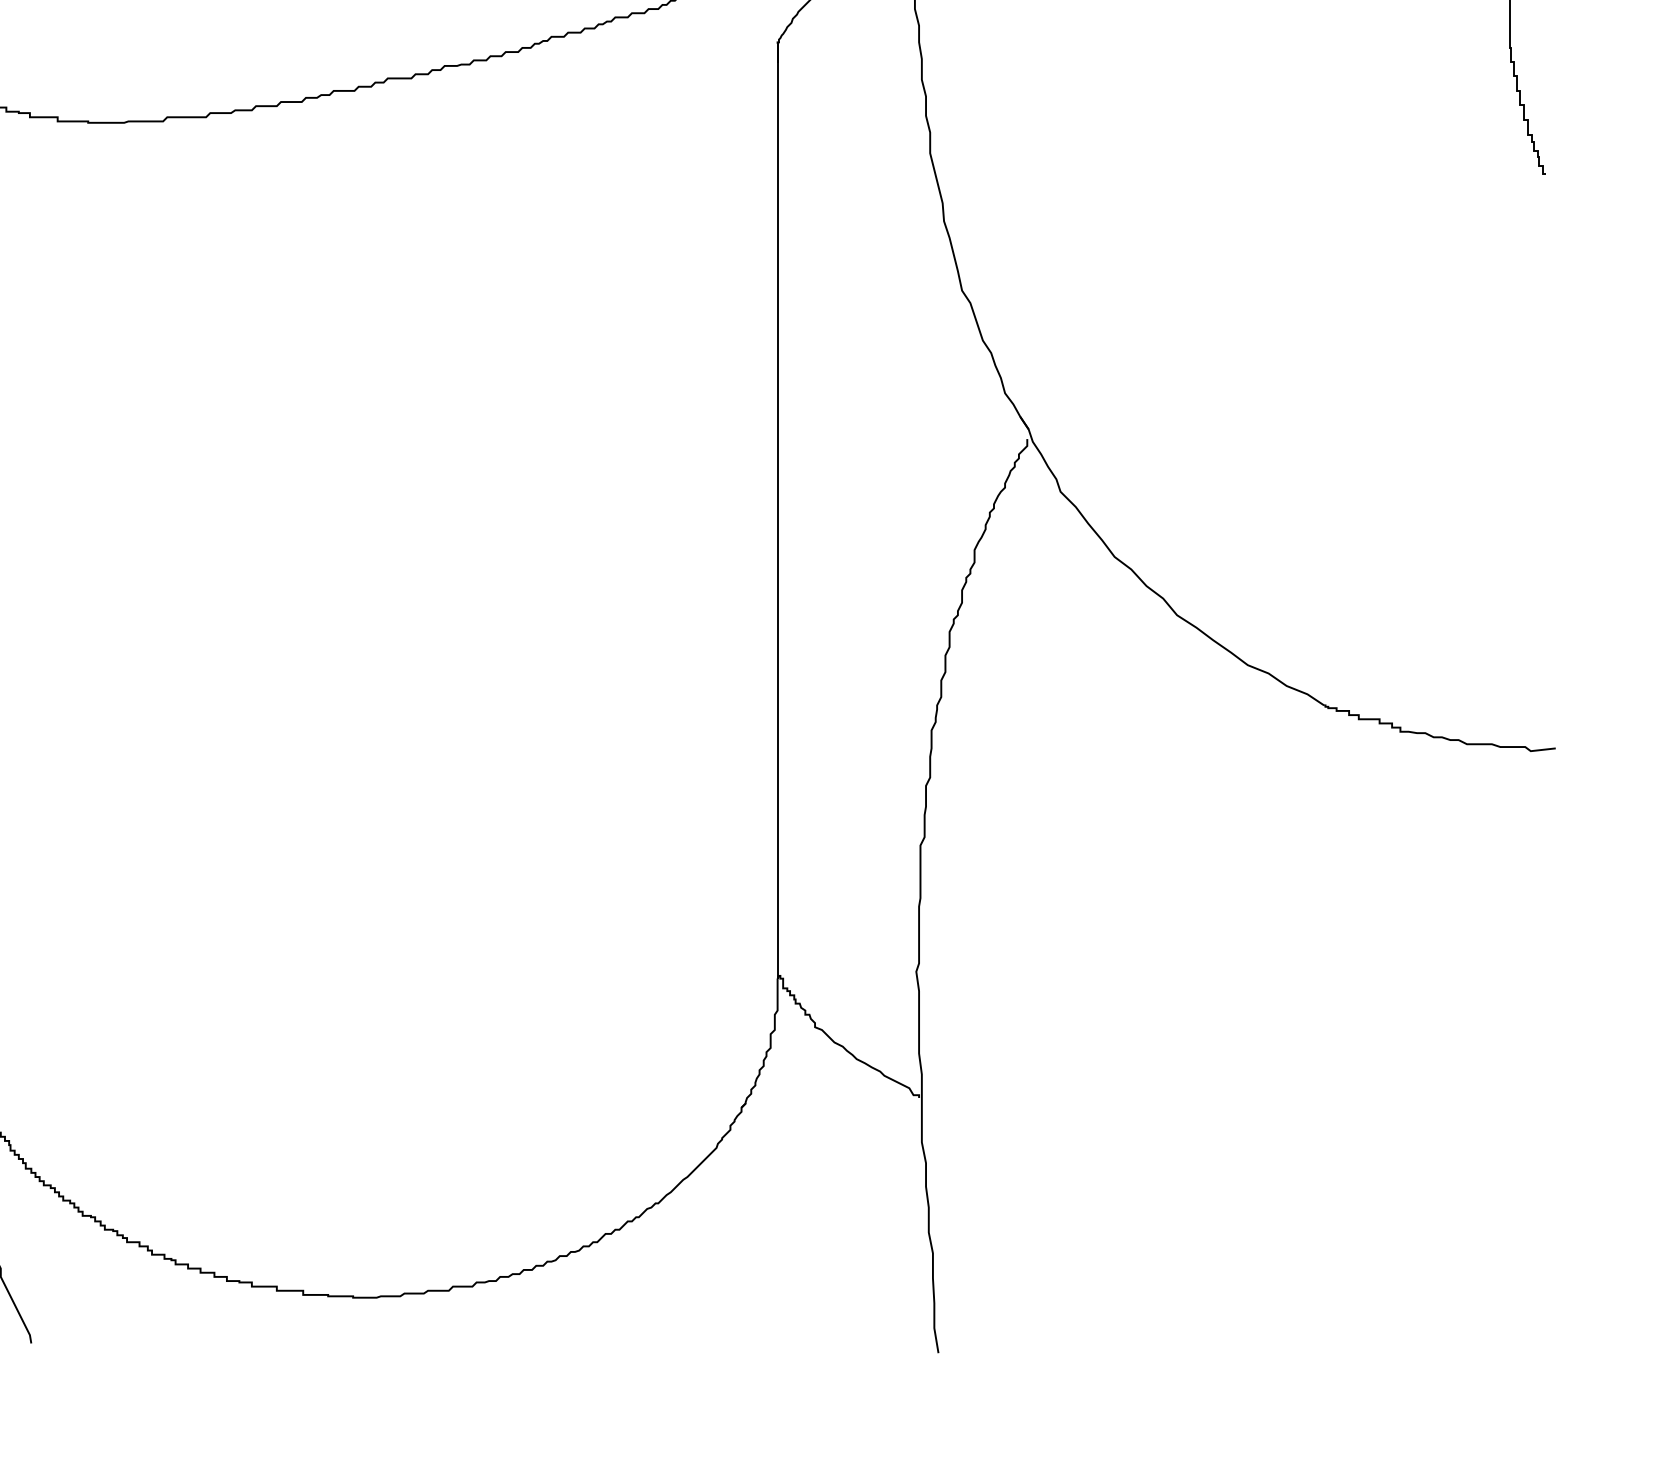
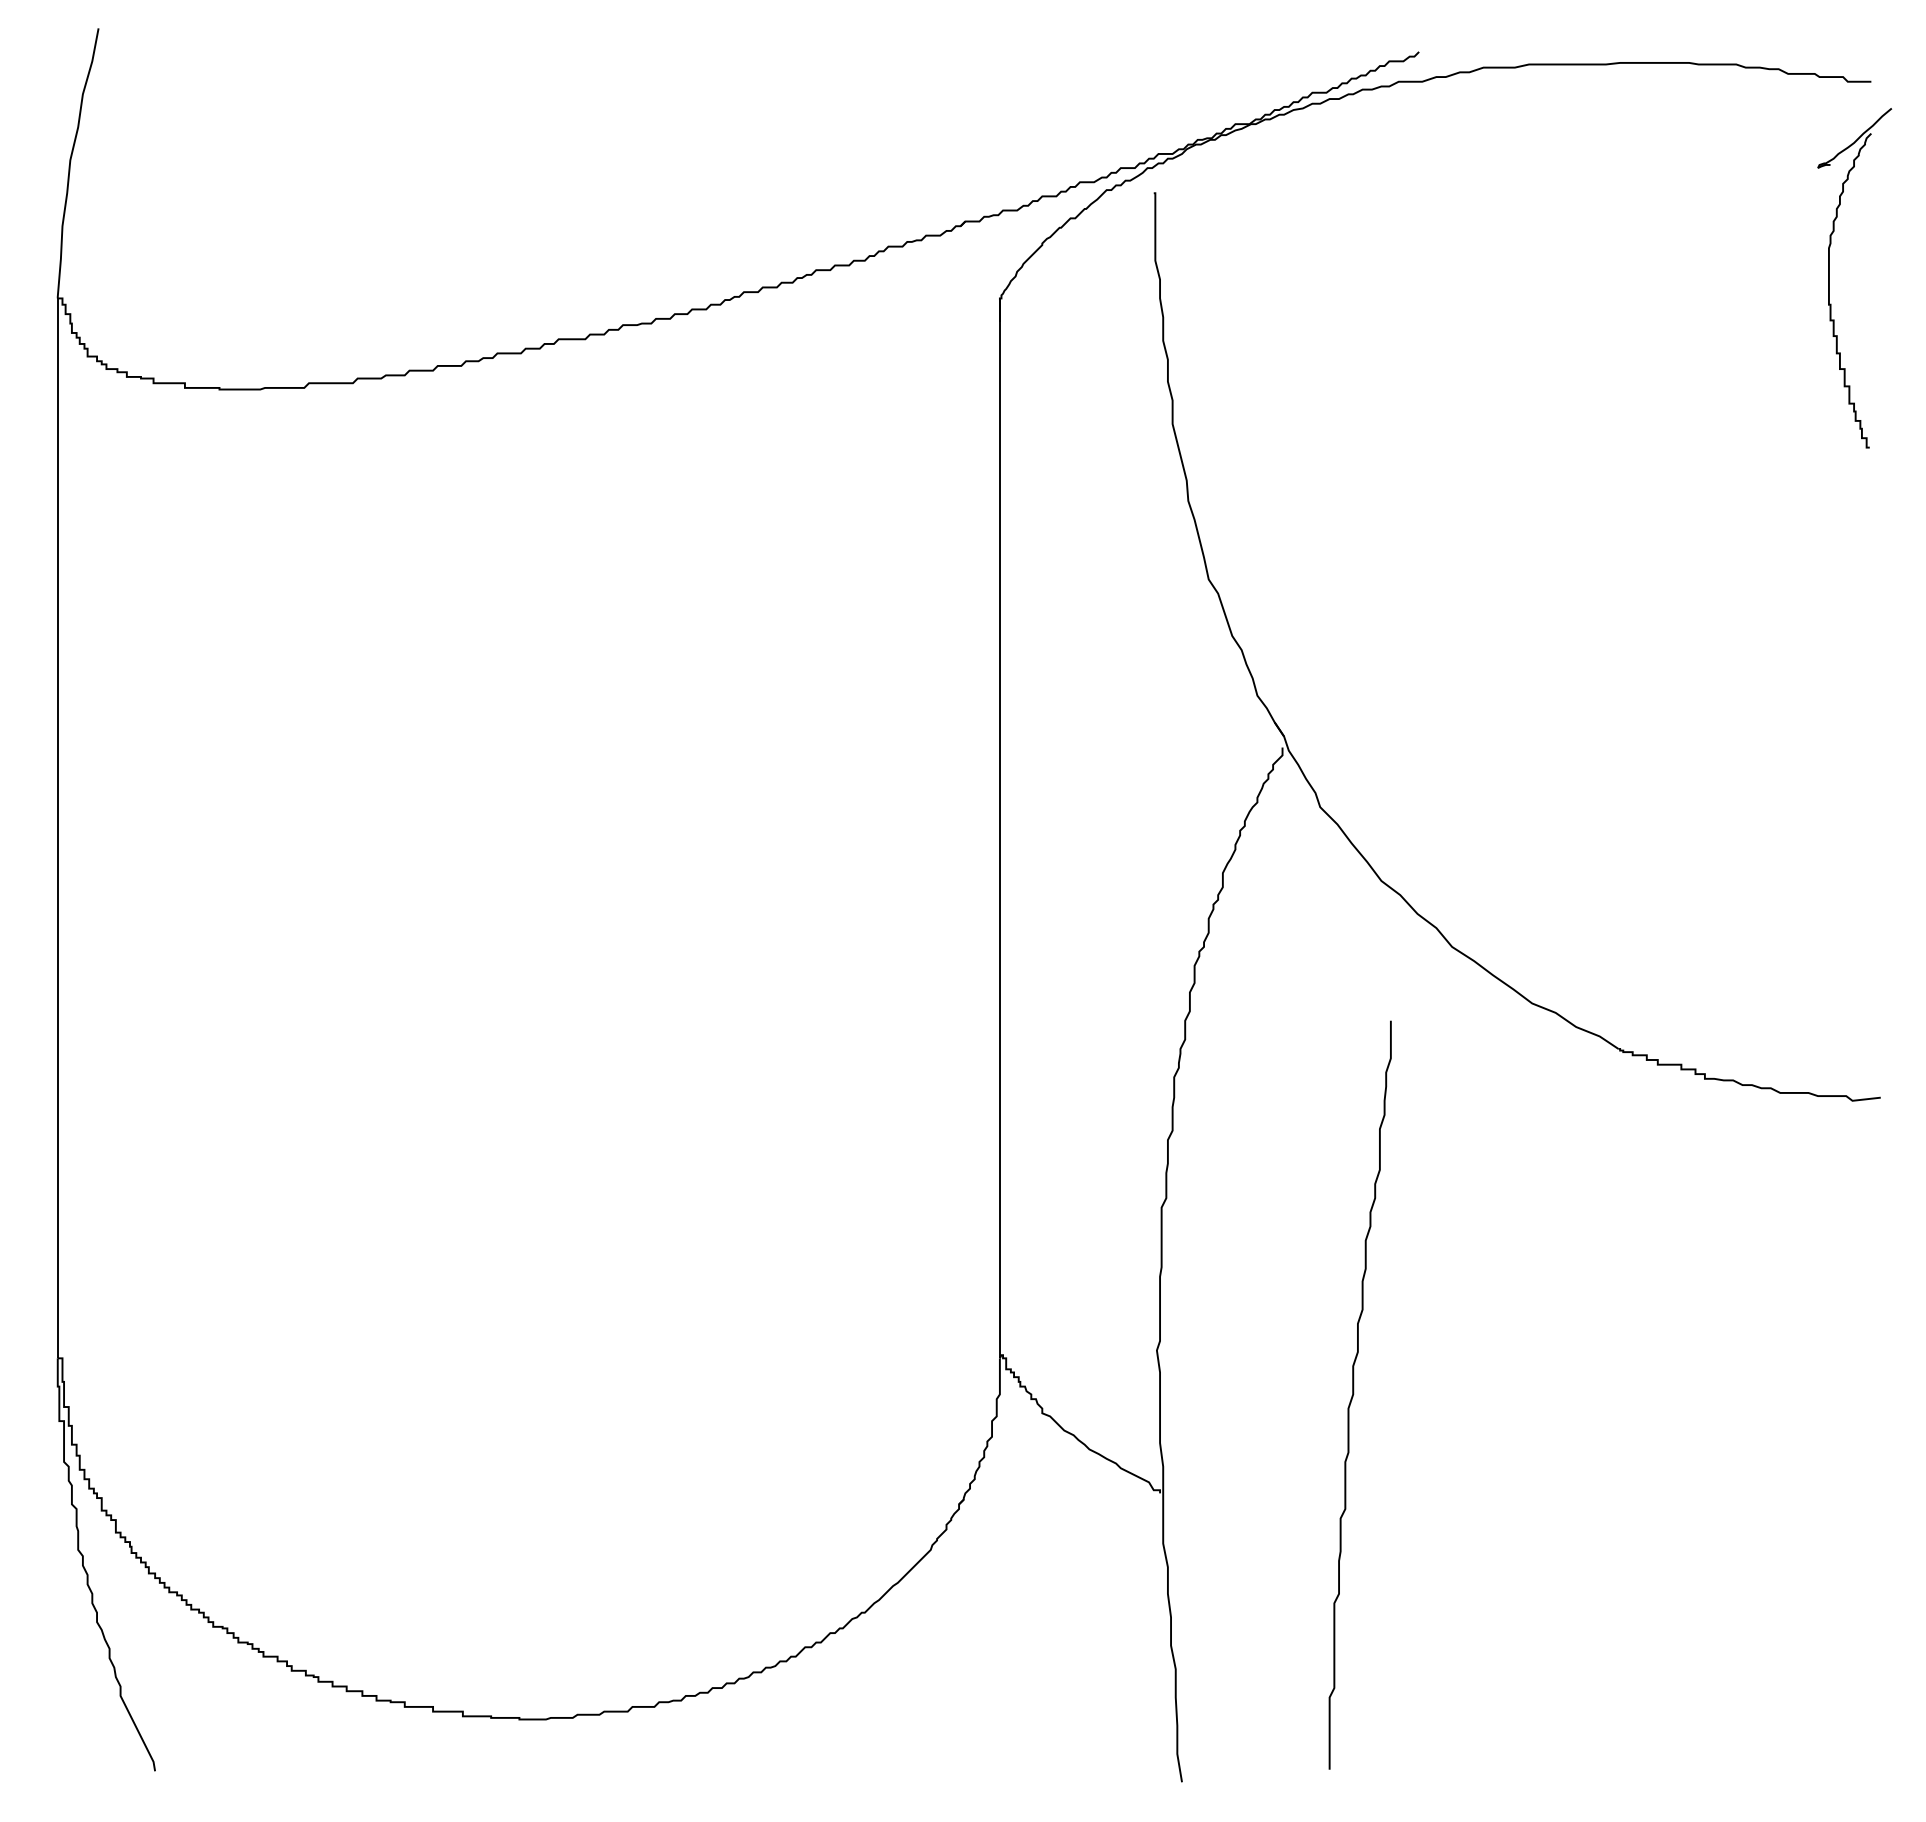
curve: (1090, 1010) -> (1354, 1394), added

